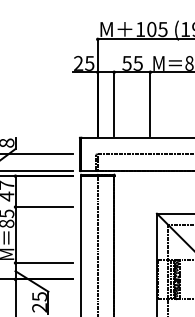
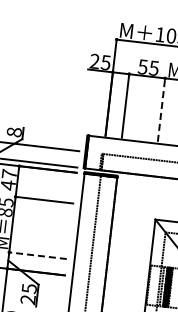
line: (150, 103) -> (161, 109), solid -> dashed
line: (43, 263) -> (37, 256), solid -> dashed

